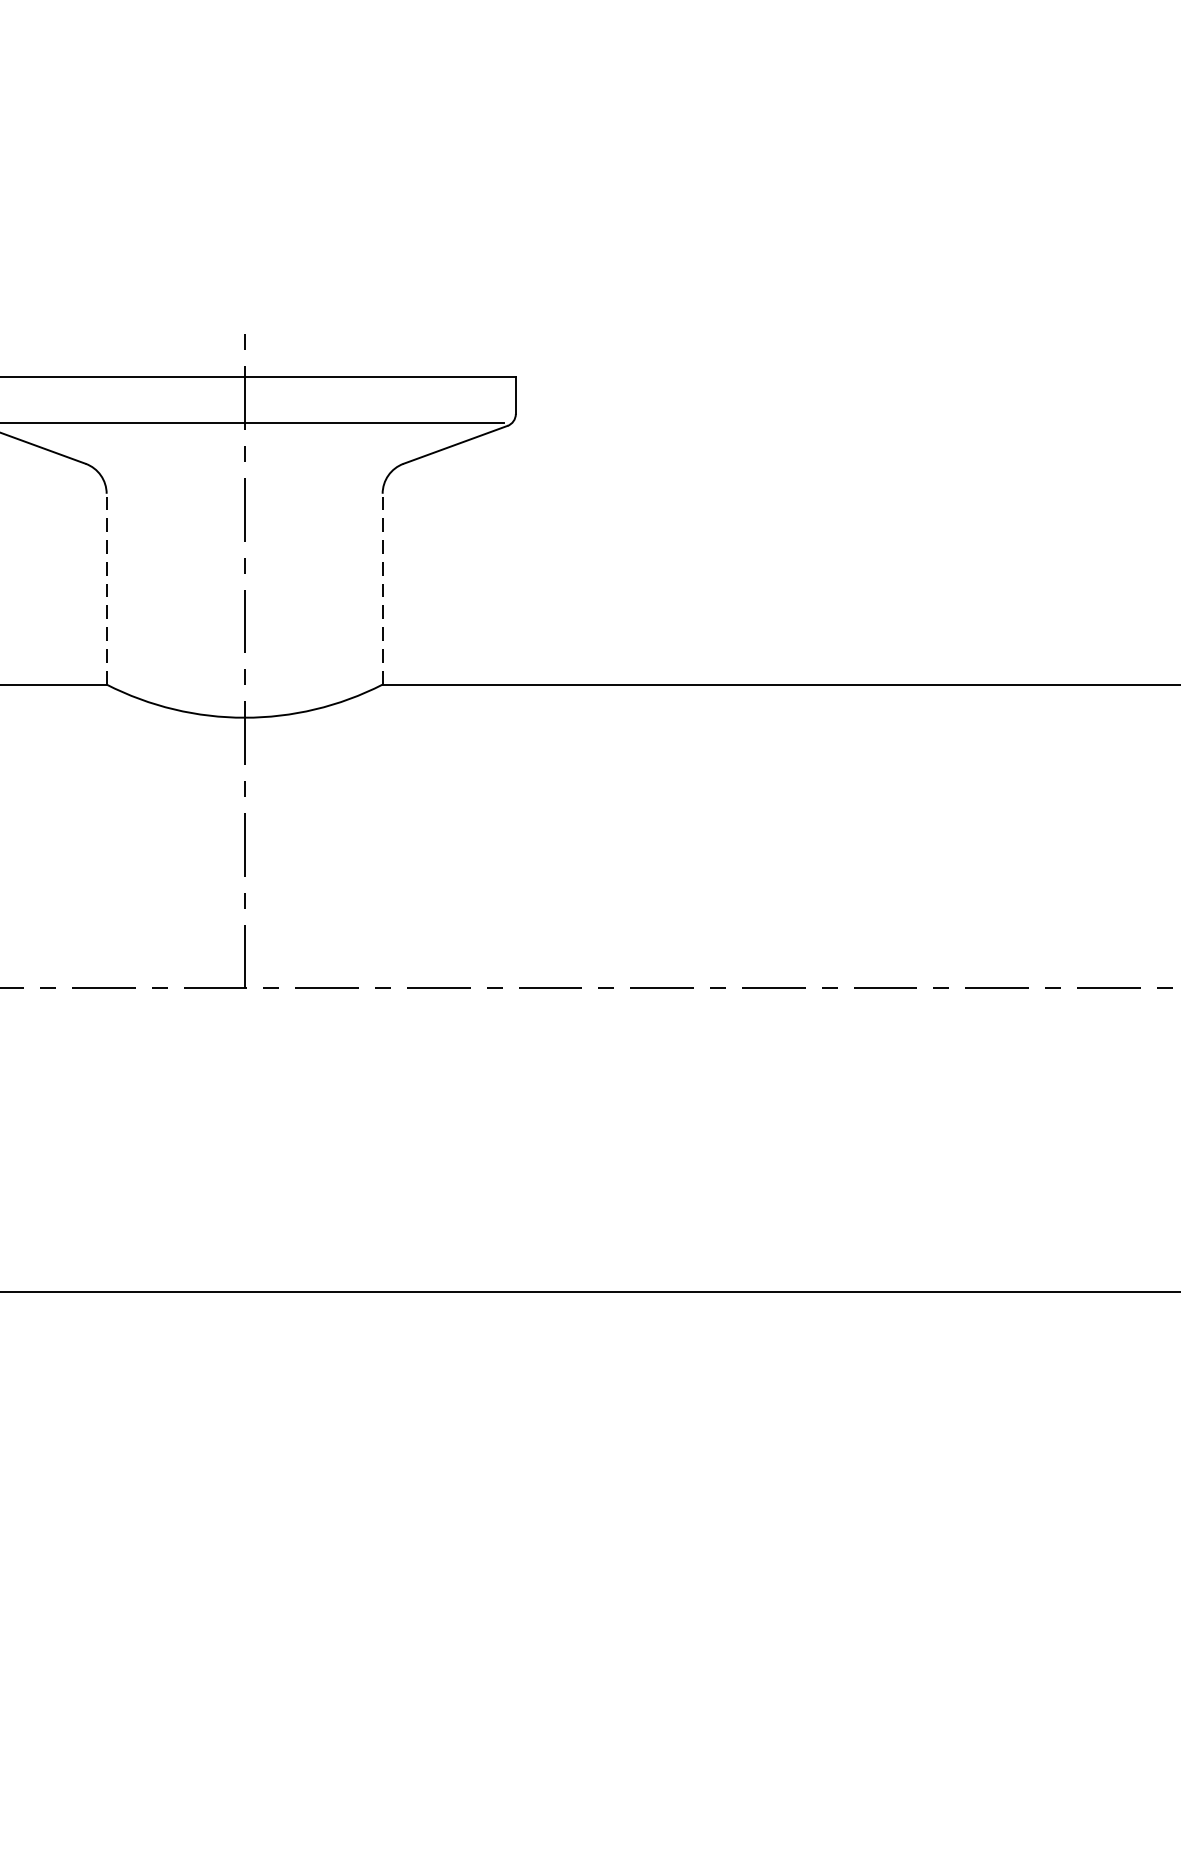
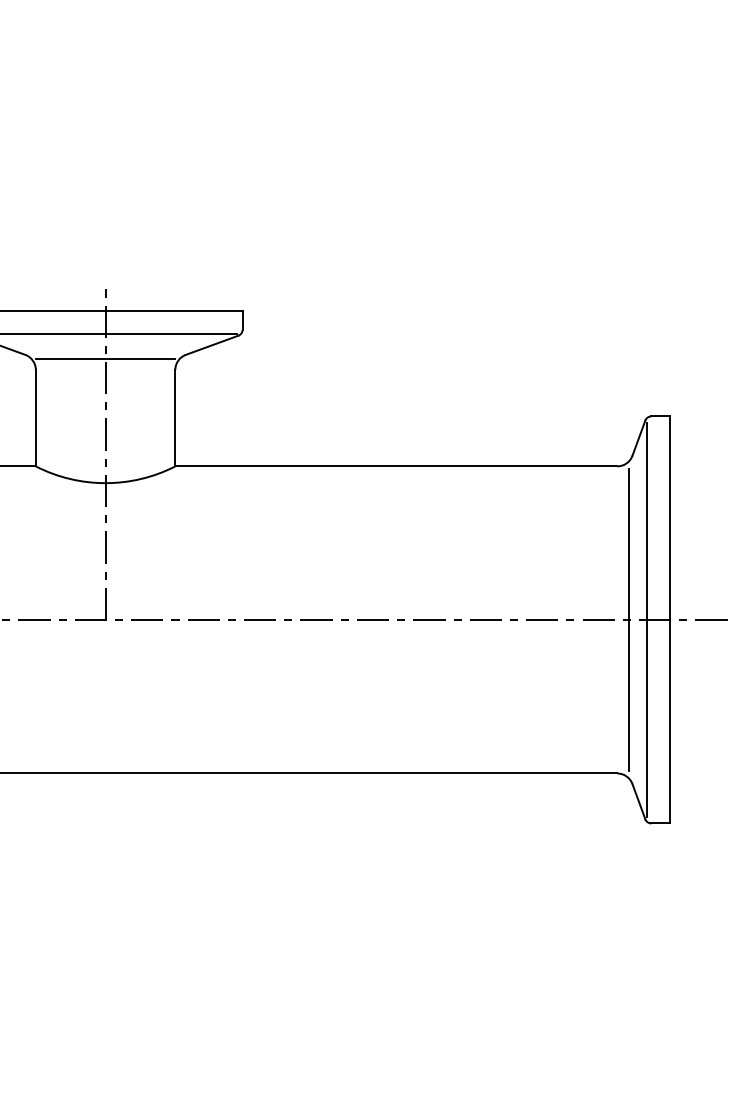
line: (244, 470) -> (105, 358), added
line: (105, 587) -> (35, 417), dashed -> solid
line: (383, 587) -> (175, 417), dashed -> solid

